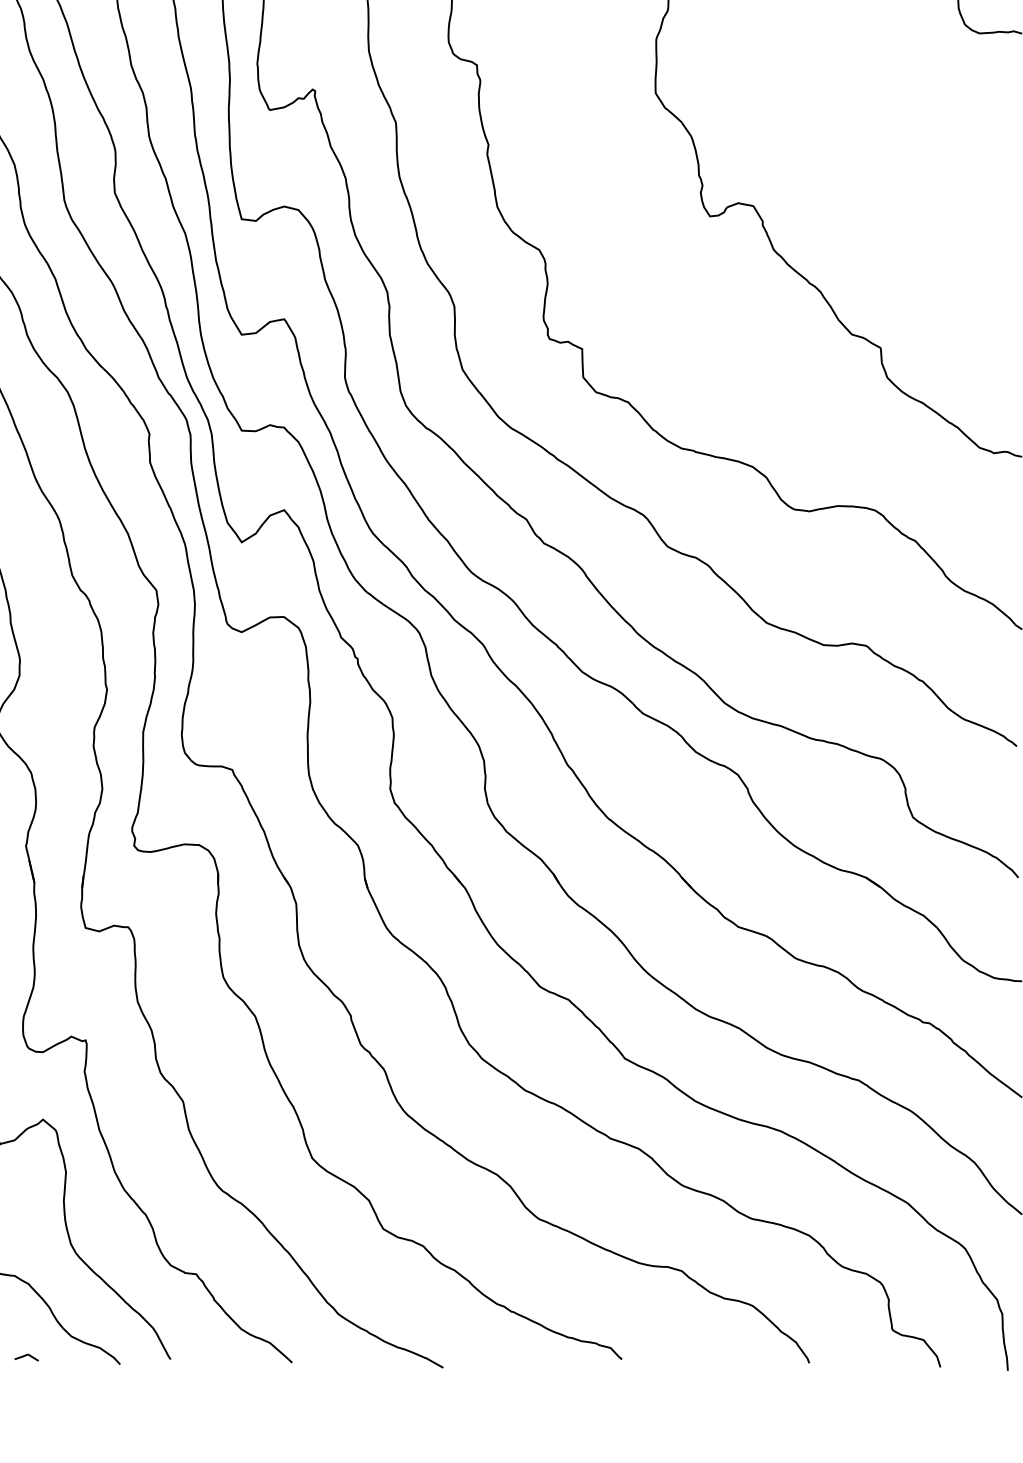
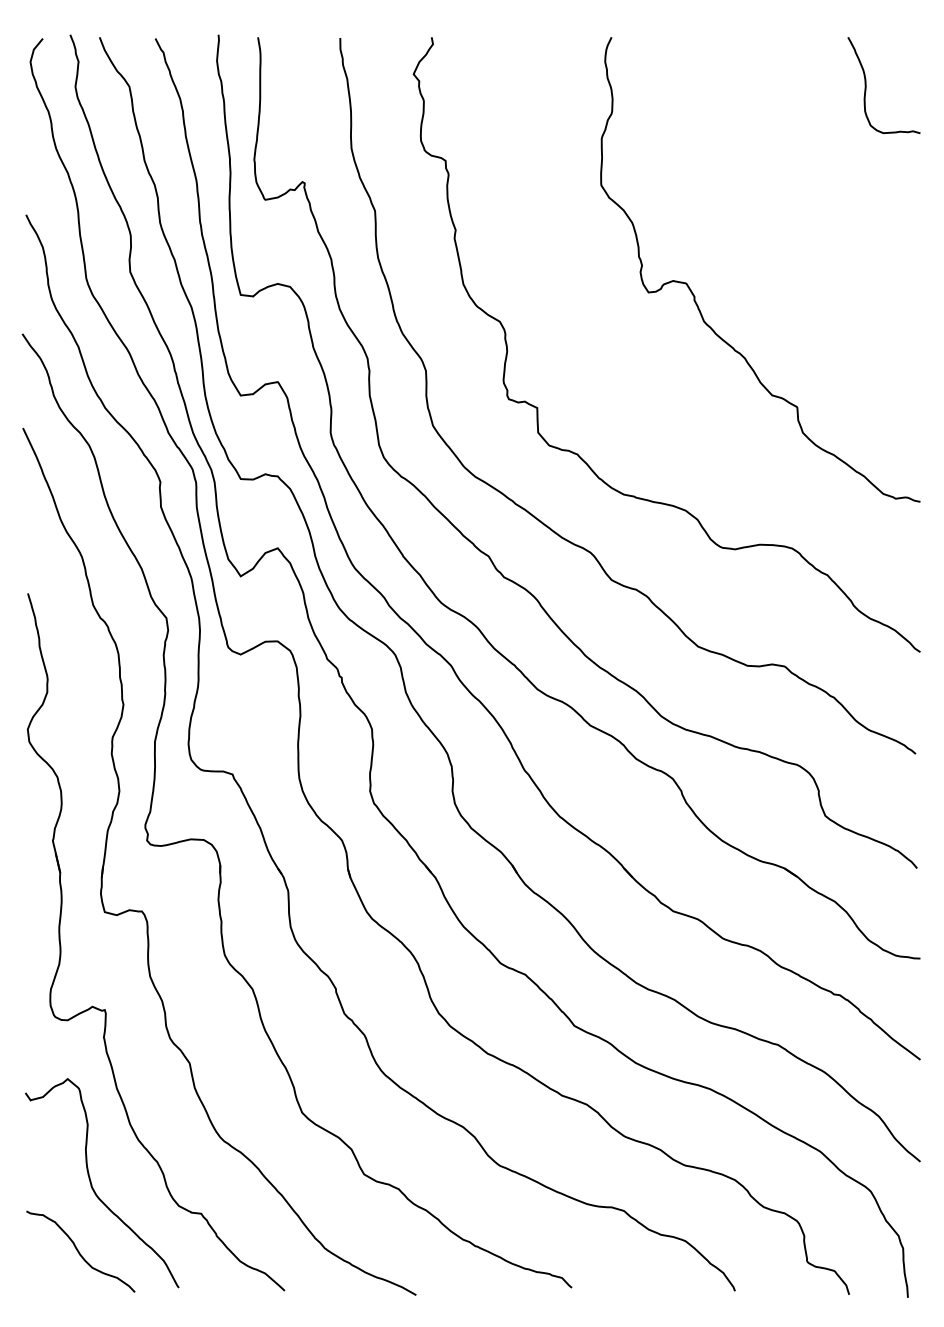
curve: (25, 1356) -> (52, 1285), removed

